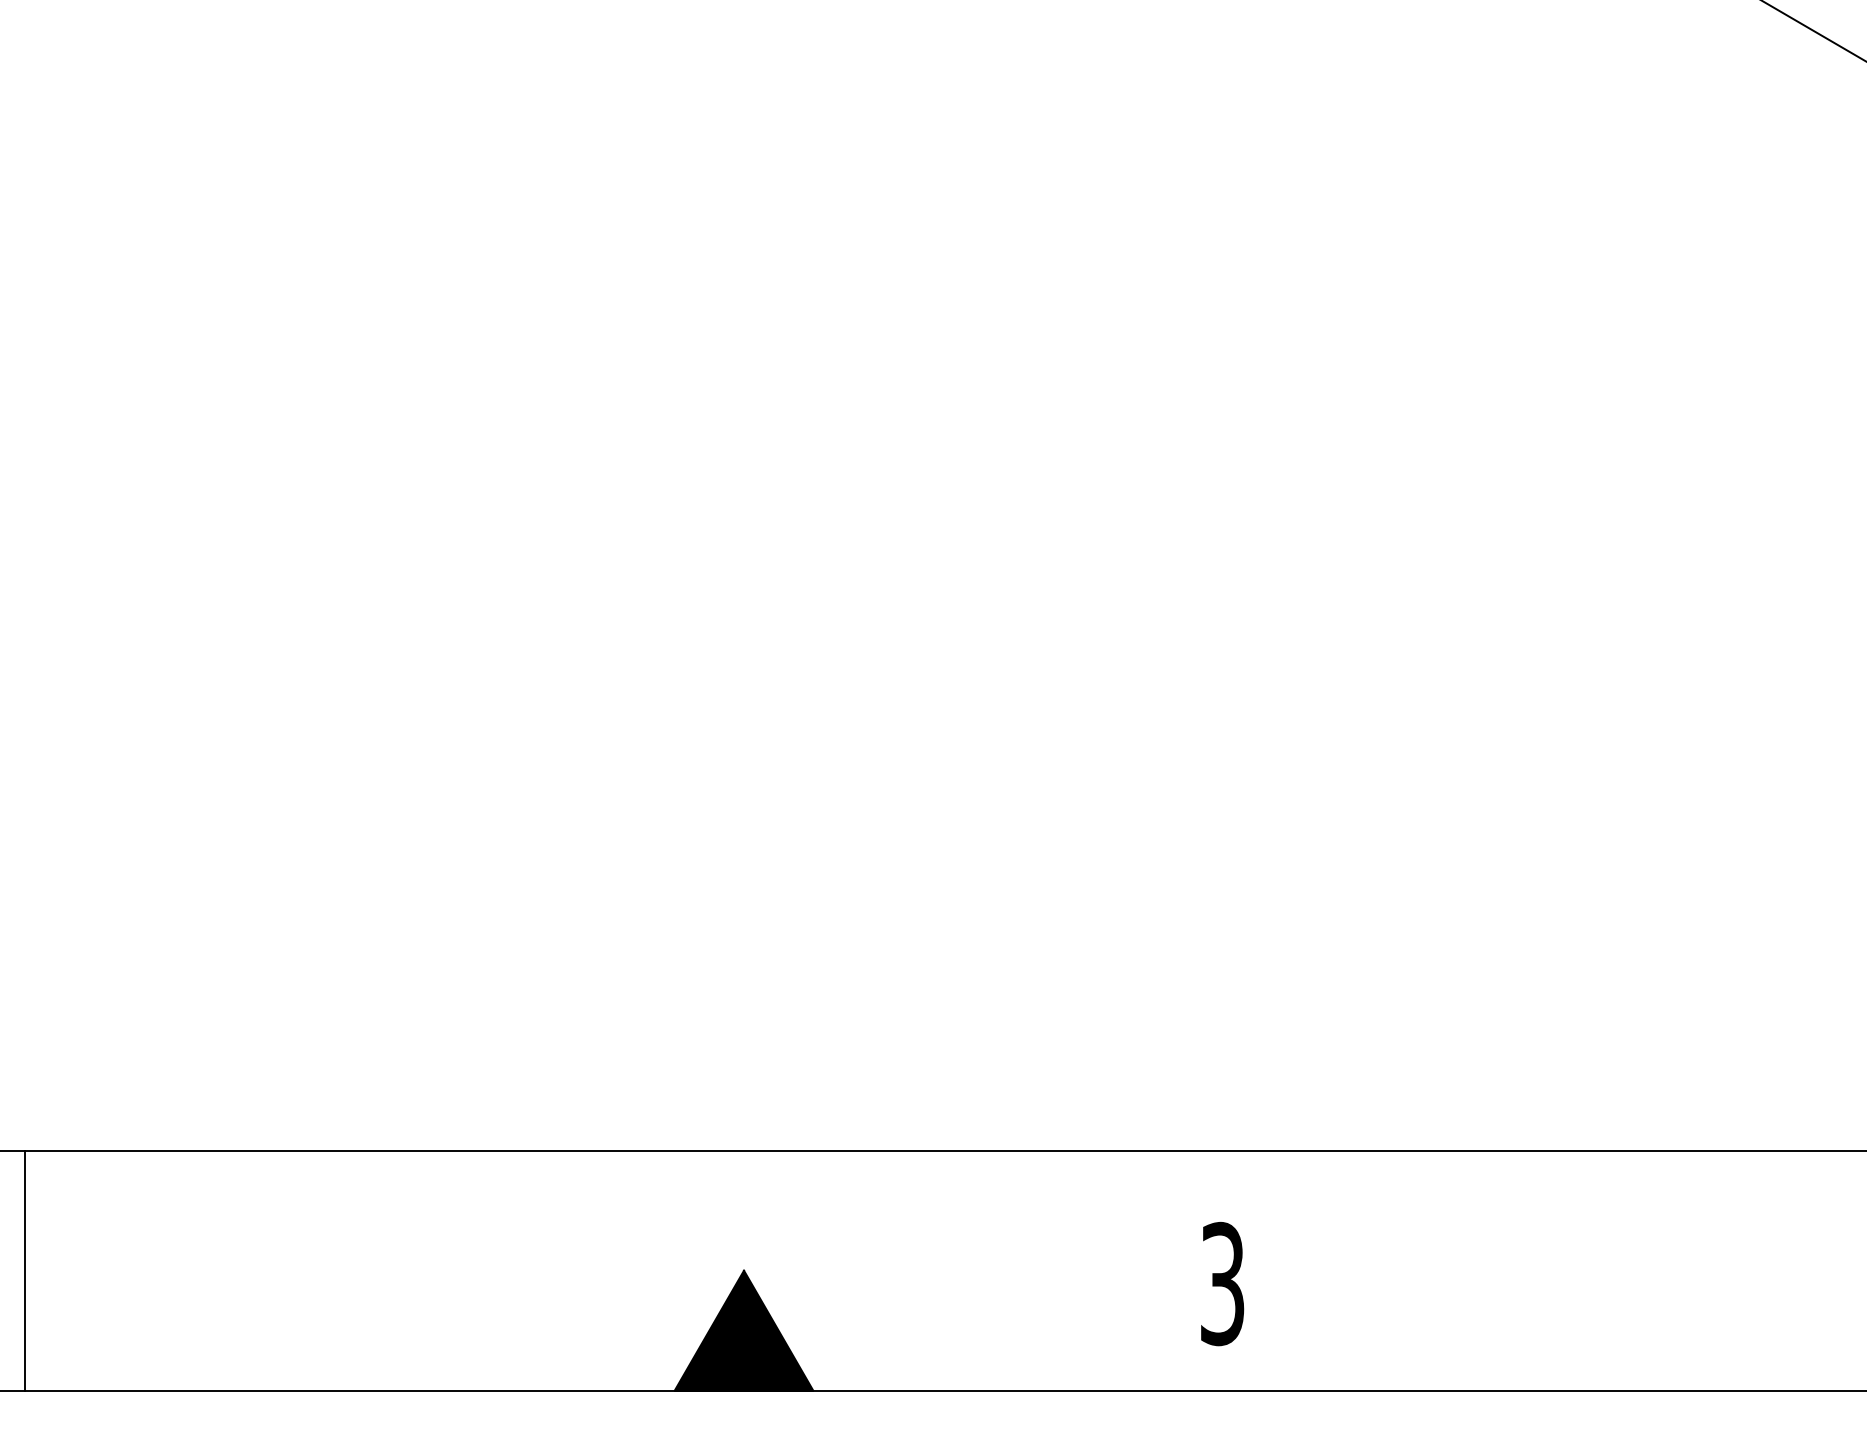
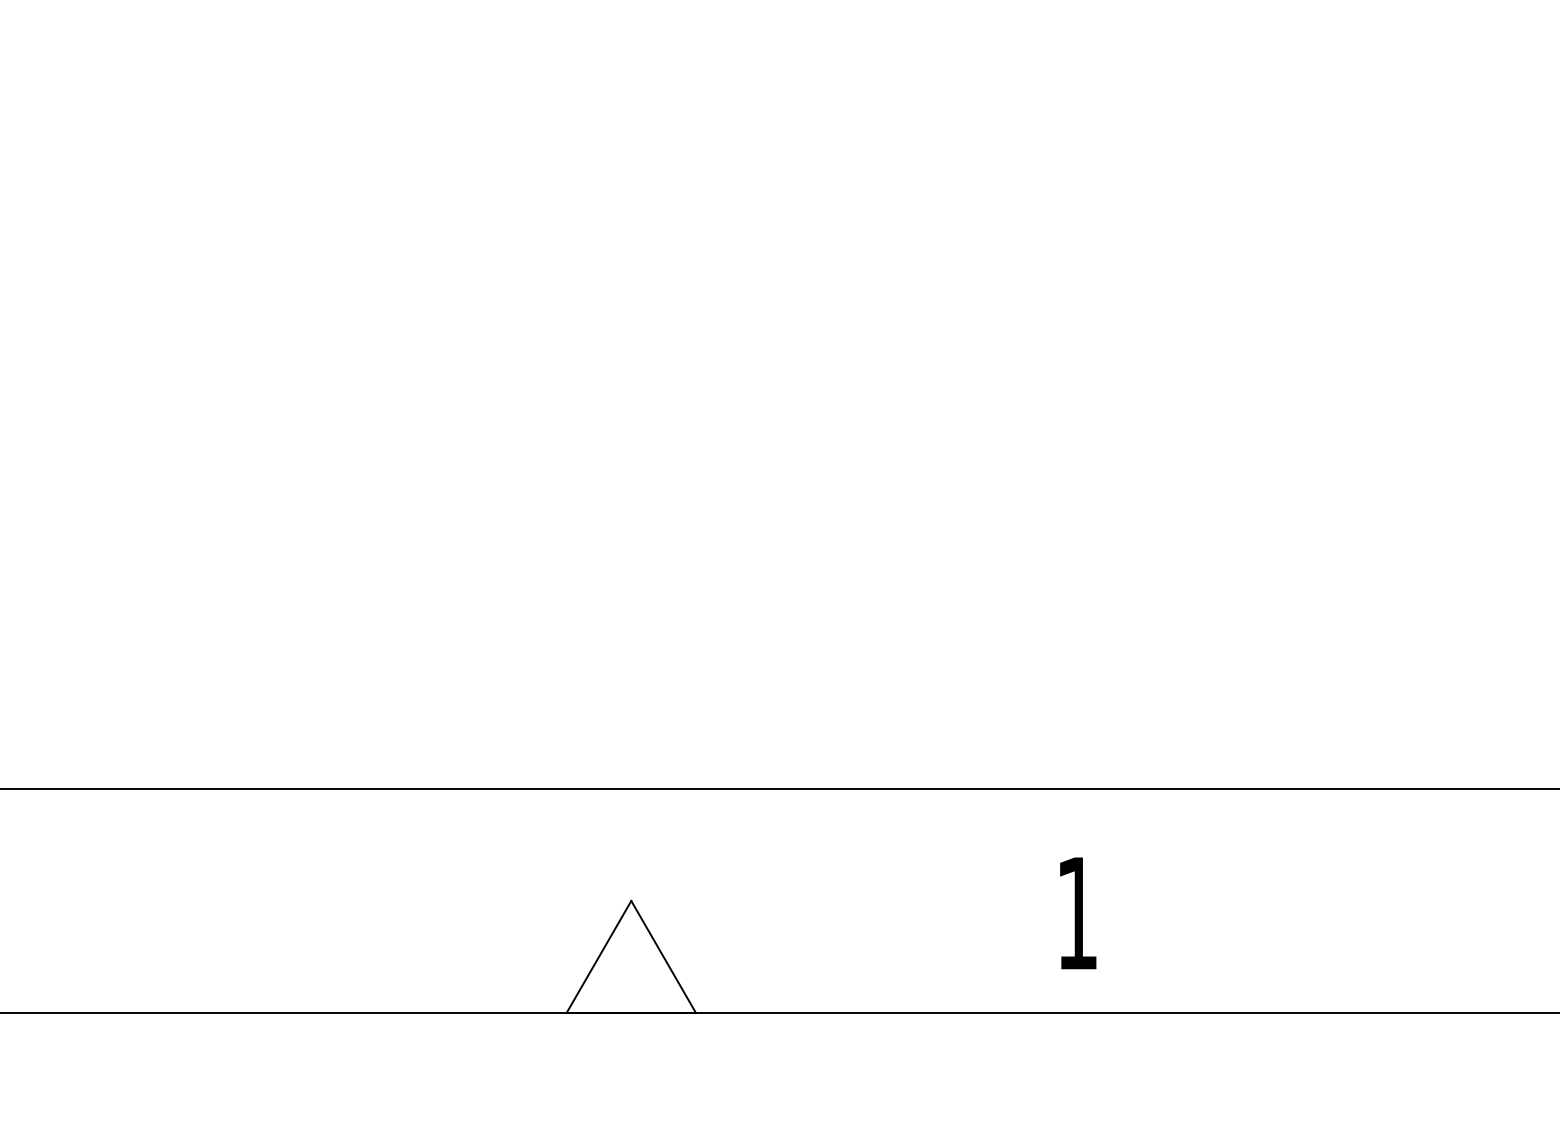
text: (1222, 1283) -> (1077, 912), 3 -> 1
fill: (743, 1330) -> (630, 956), removed

